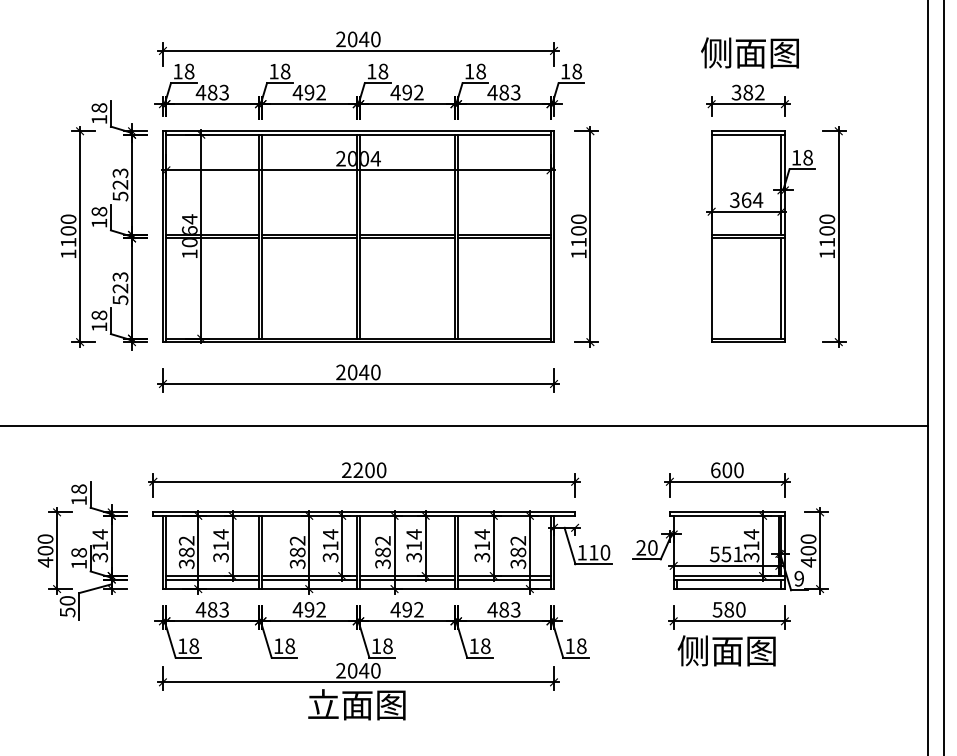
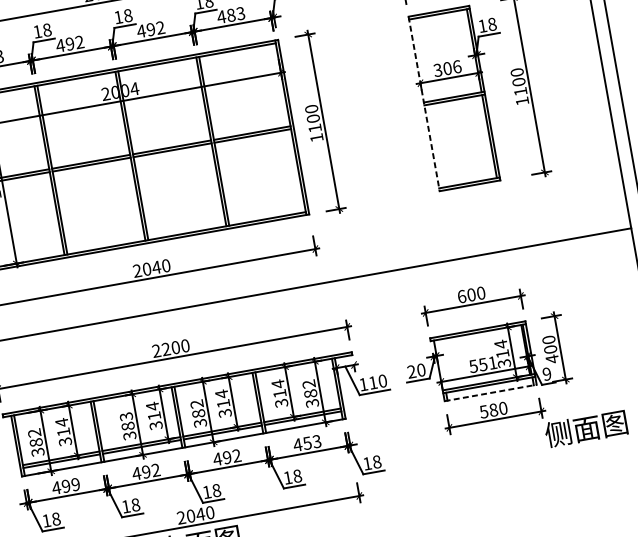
text: (752, 200) -> (452, 67), 364 -> 306
line: (711, 237) -> (424, 104), solid -> dashed
text: (297, 540) -> (126, 416), 382 -> 383
line: (729, 589) -> (490, 393), solid -> dashed
text: (217, 609) -> (70, 485), 483 -> 499
text: (504, 609) -> (307, 443), 483 -> 453
text: (726, 650) -> (585, 428), moved

